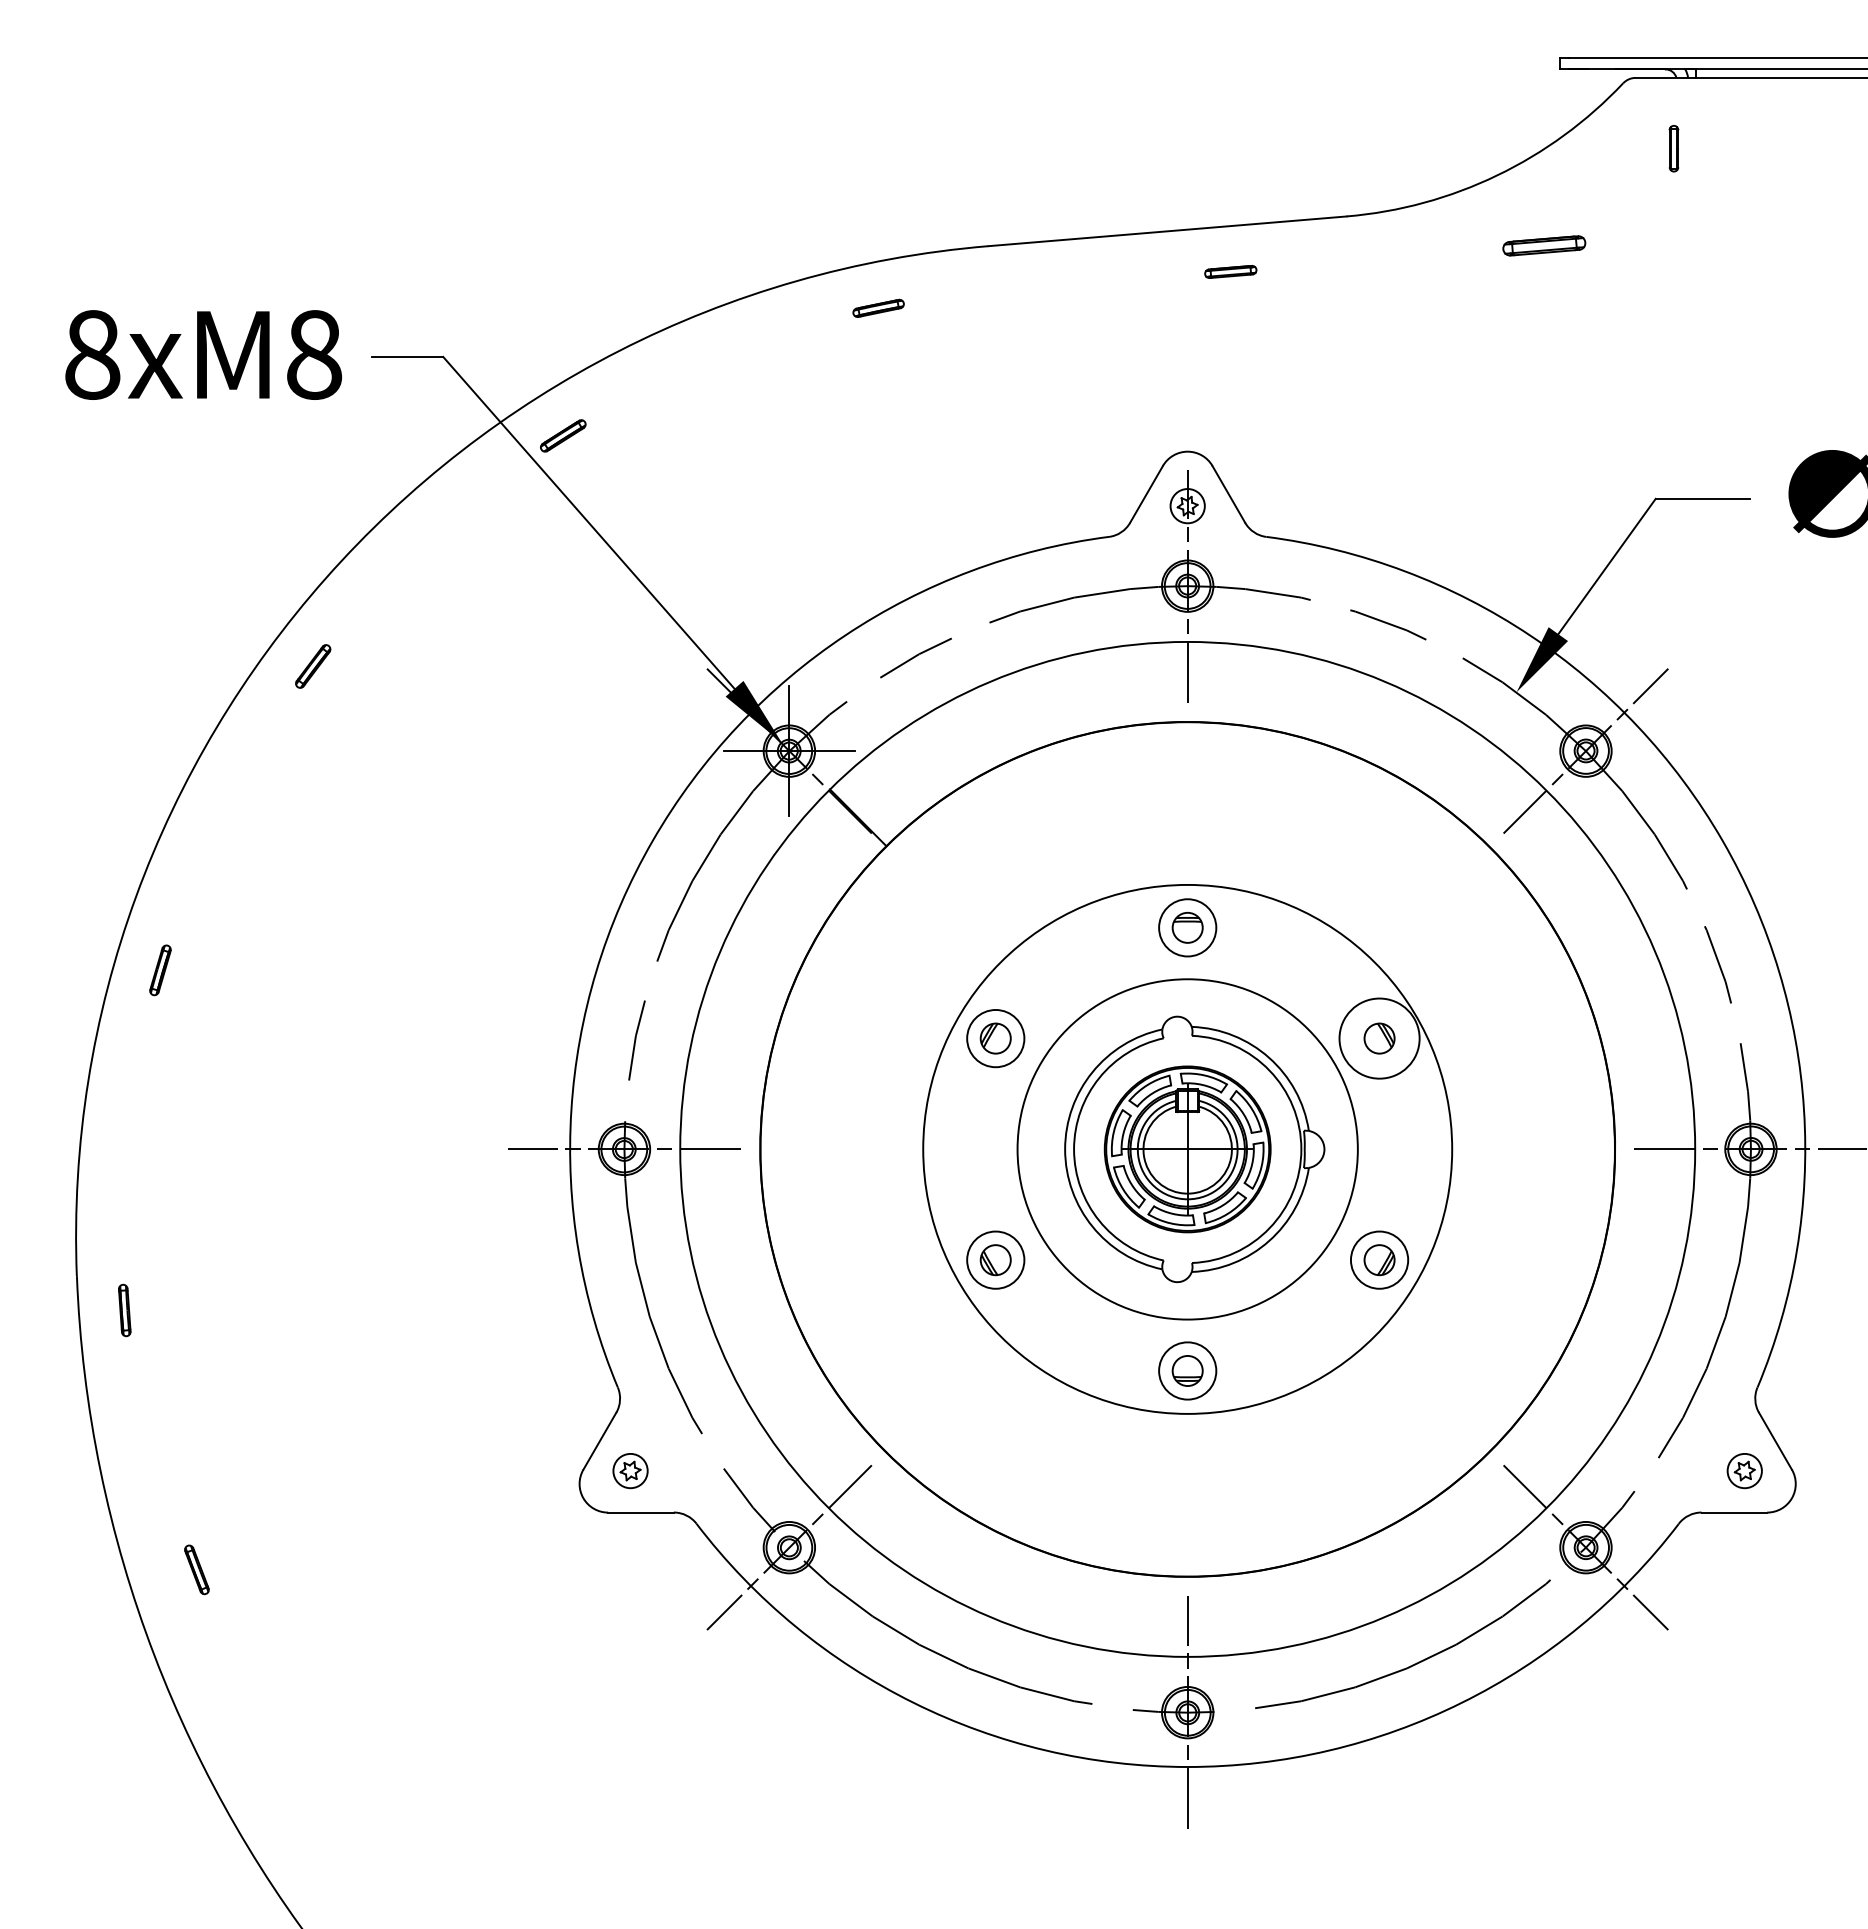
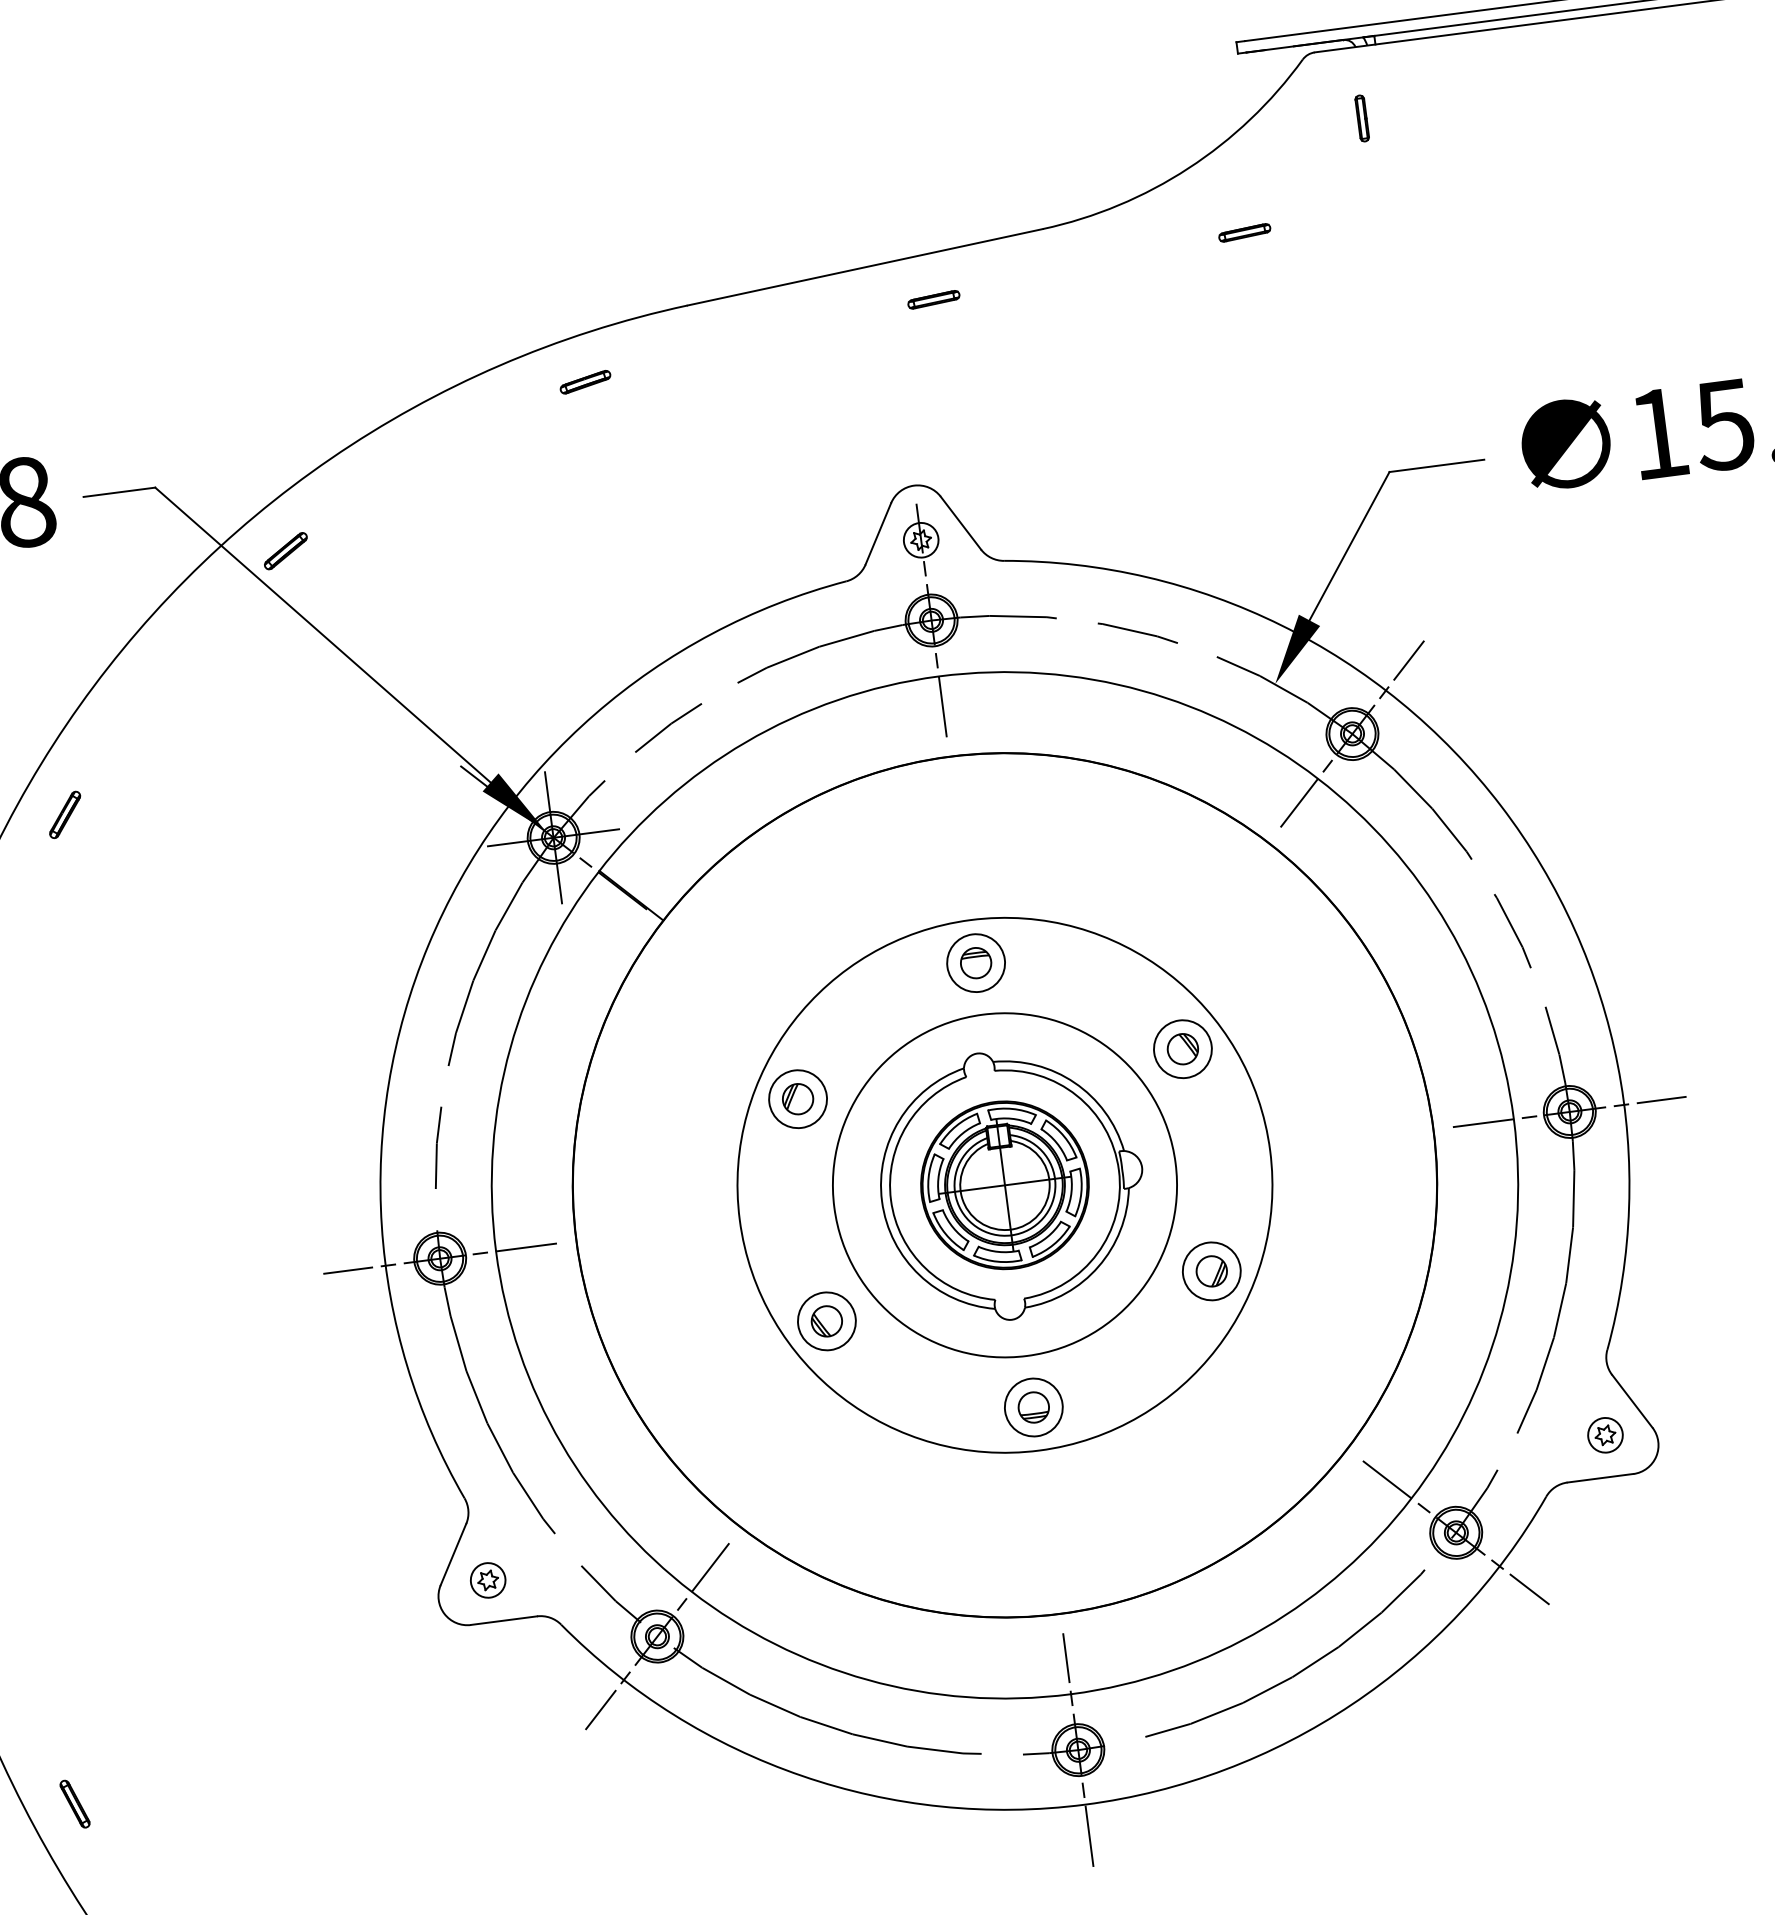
part: (1543, 245) -> (1244, 232), size x0.62
circle: (1379, 1038) -> (1182, 1049), size x0.71
part: (196, 1569) -> (74, 1803), moved

